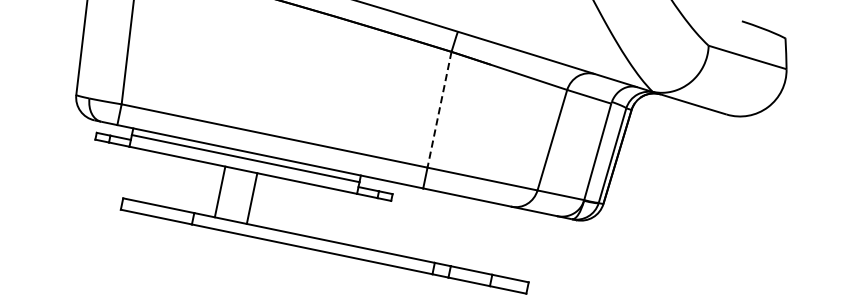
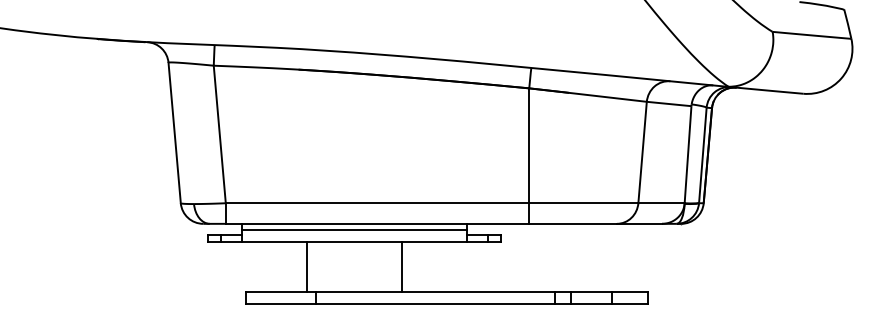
line: (439, 110) -> (529, 146), dashed -> solid
line: (219, 192) -> (306, 267), moved
line: (252, 198) -> (402, 267), moved

